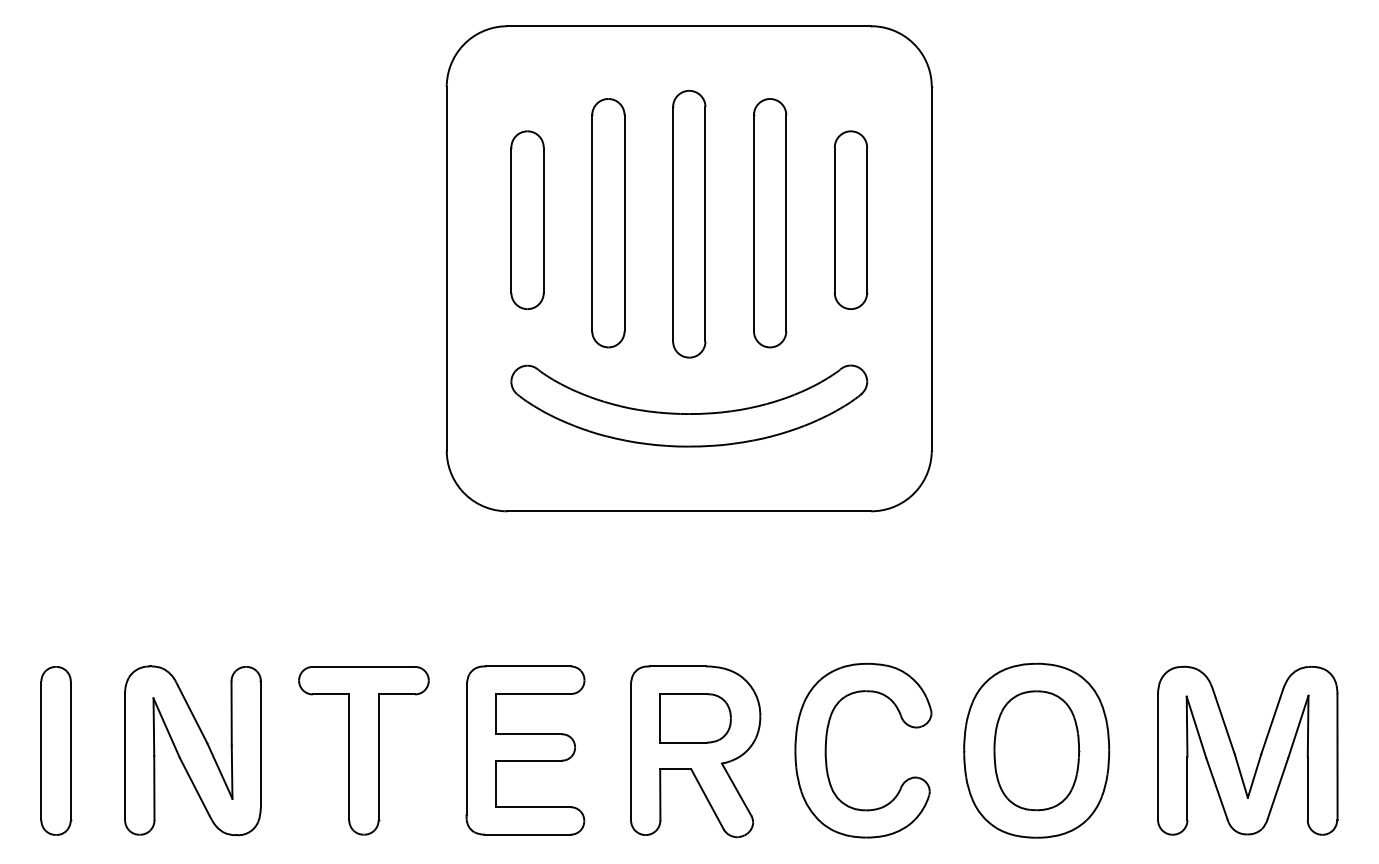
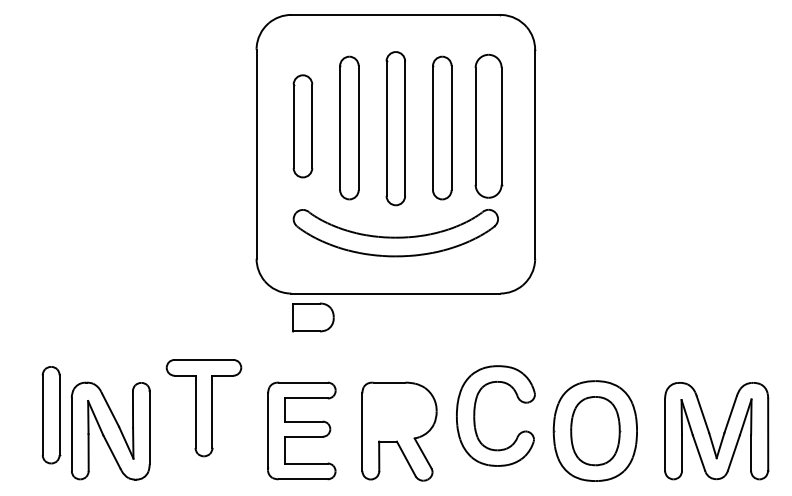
part: (850, 220) -> (488, 126), size x1.4
part: (695, 718) -> (313, 317), moved
part: (827, 749) -> (475, 415), moved
part: (56, 751) -> (51, 415), moved
part: (363, 751) -> (203, 408), moved

